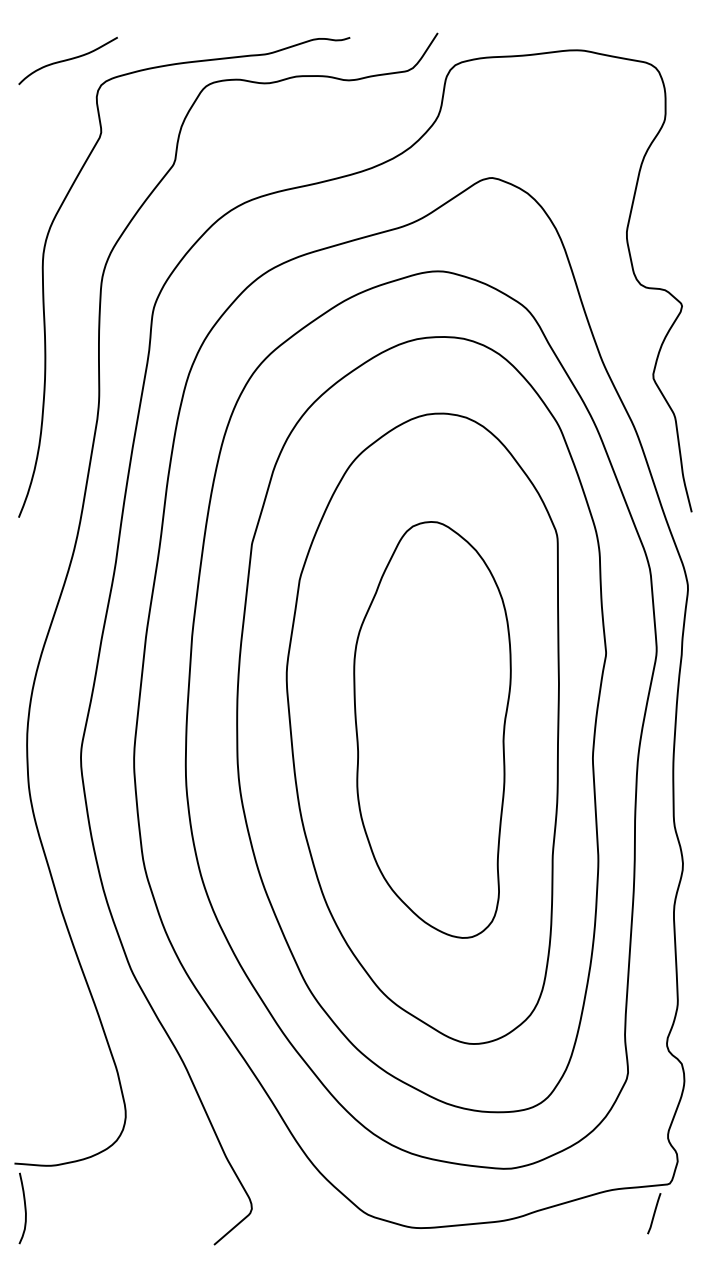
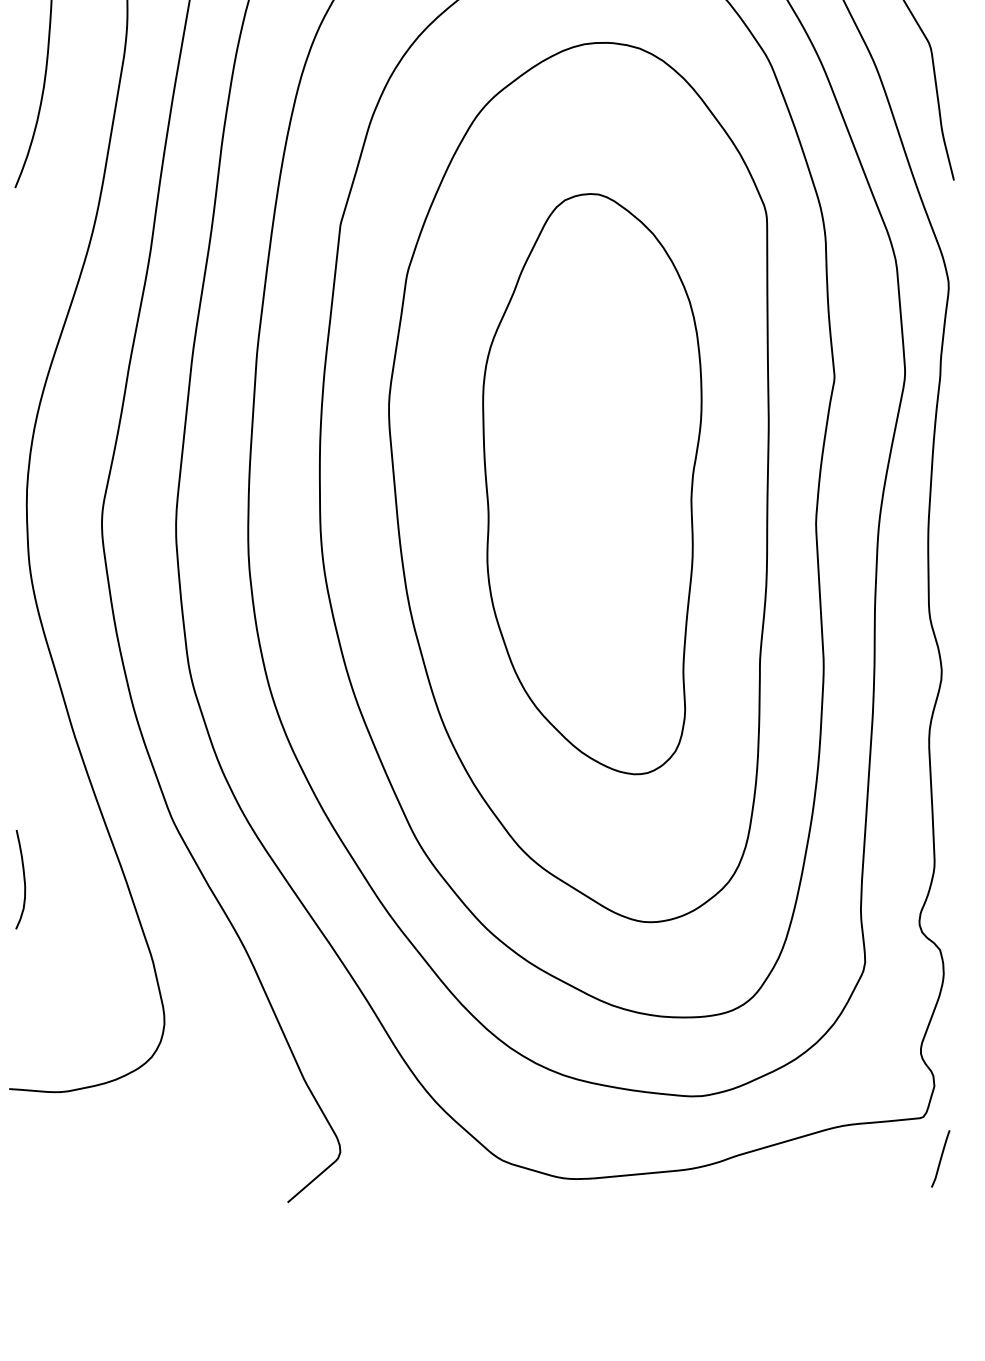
curve: (24, 1208) -> (23, 879), moved
line: (654, 1213) -> (941, 1158), moved

